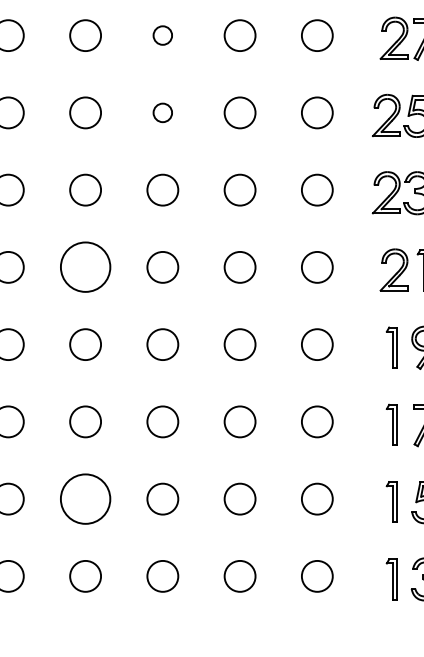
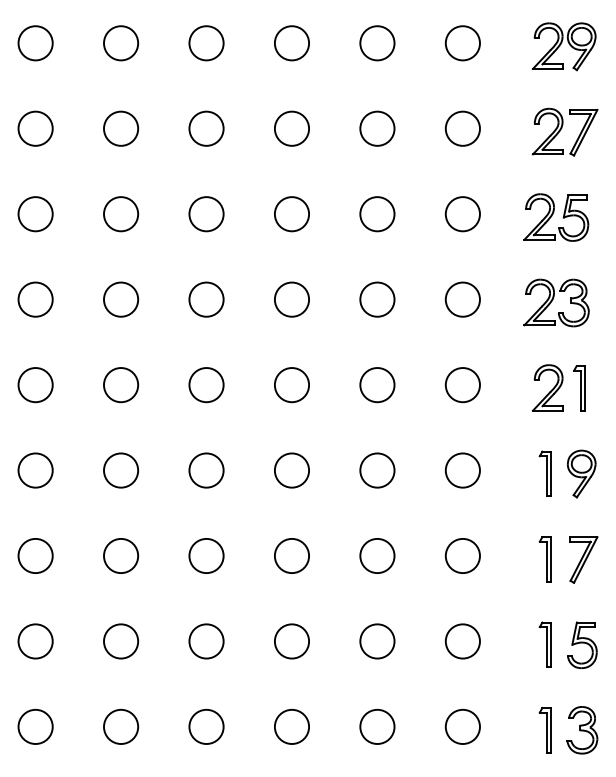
circle: (162, 35) -> (291, 128), size x1.67
circle: (162, 113) -> (291, 214), size x1.67
circle: (85, 267) -> (206, 385), size x0.62
circle: (85, 499) -> (206, 641), size x0.62

